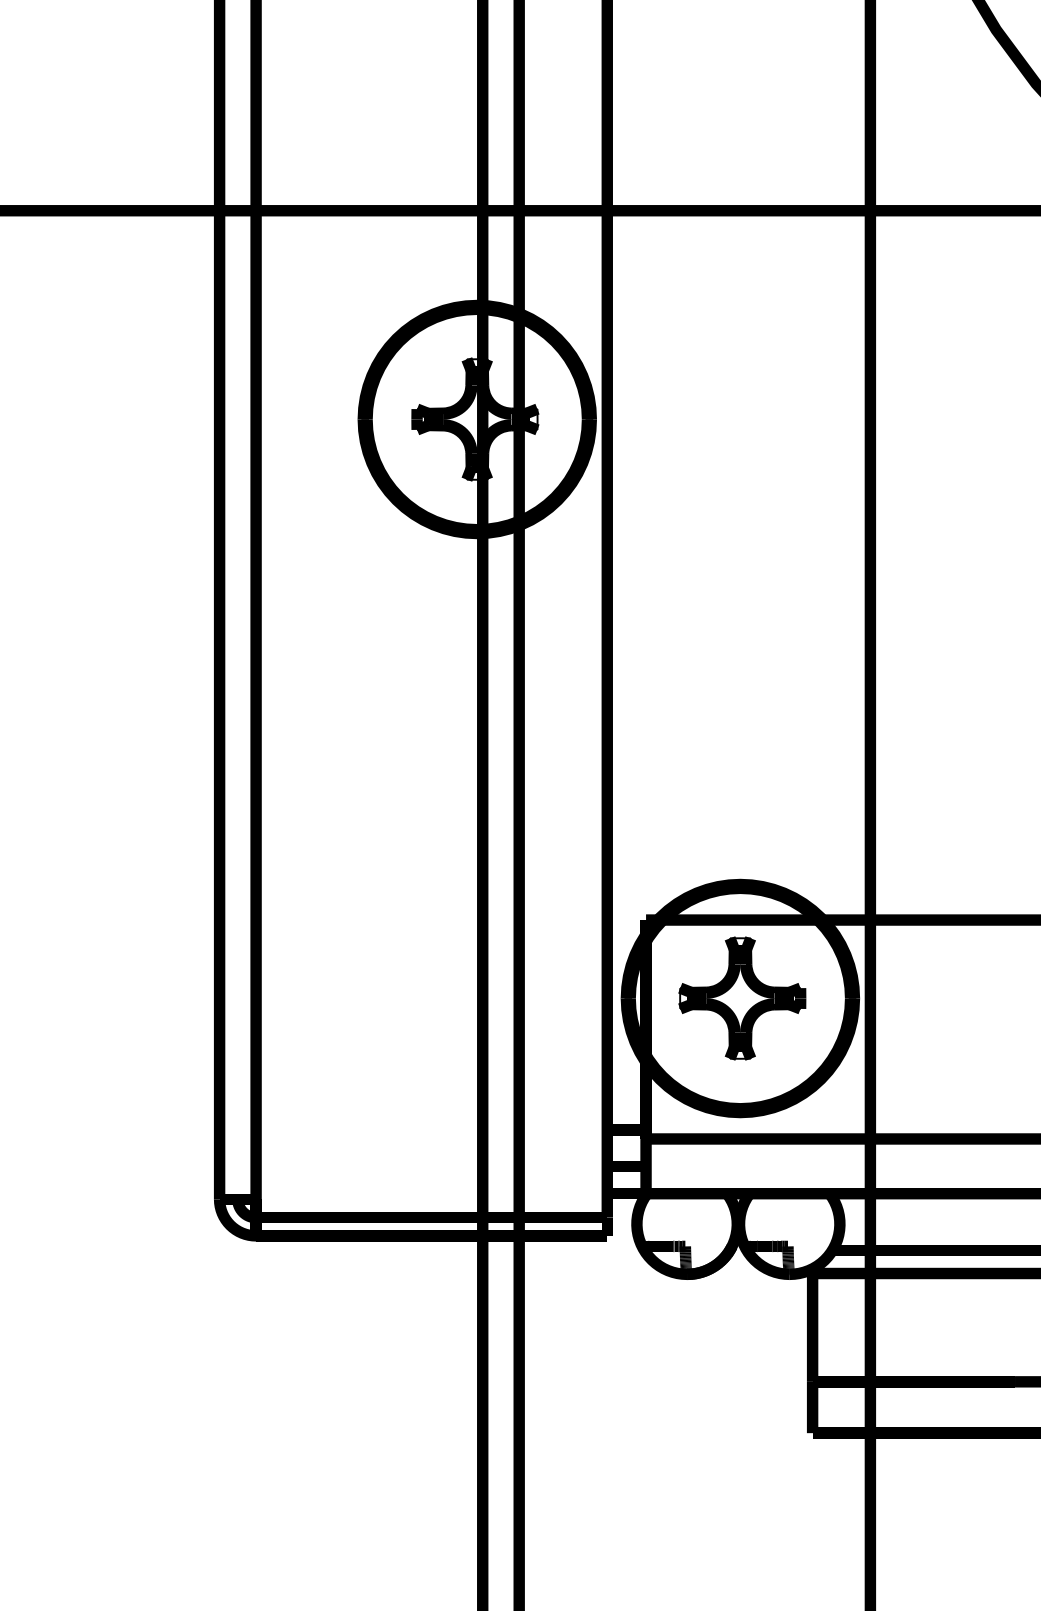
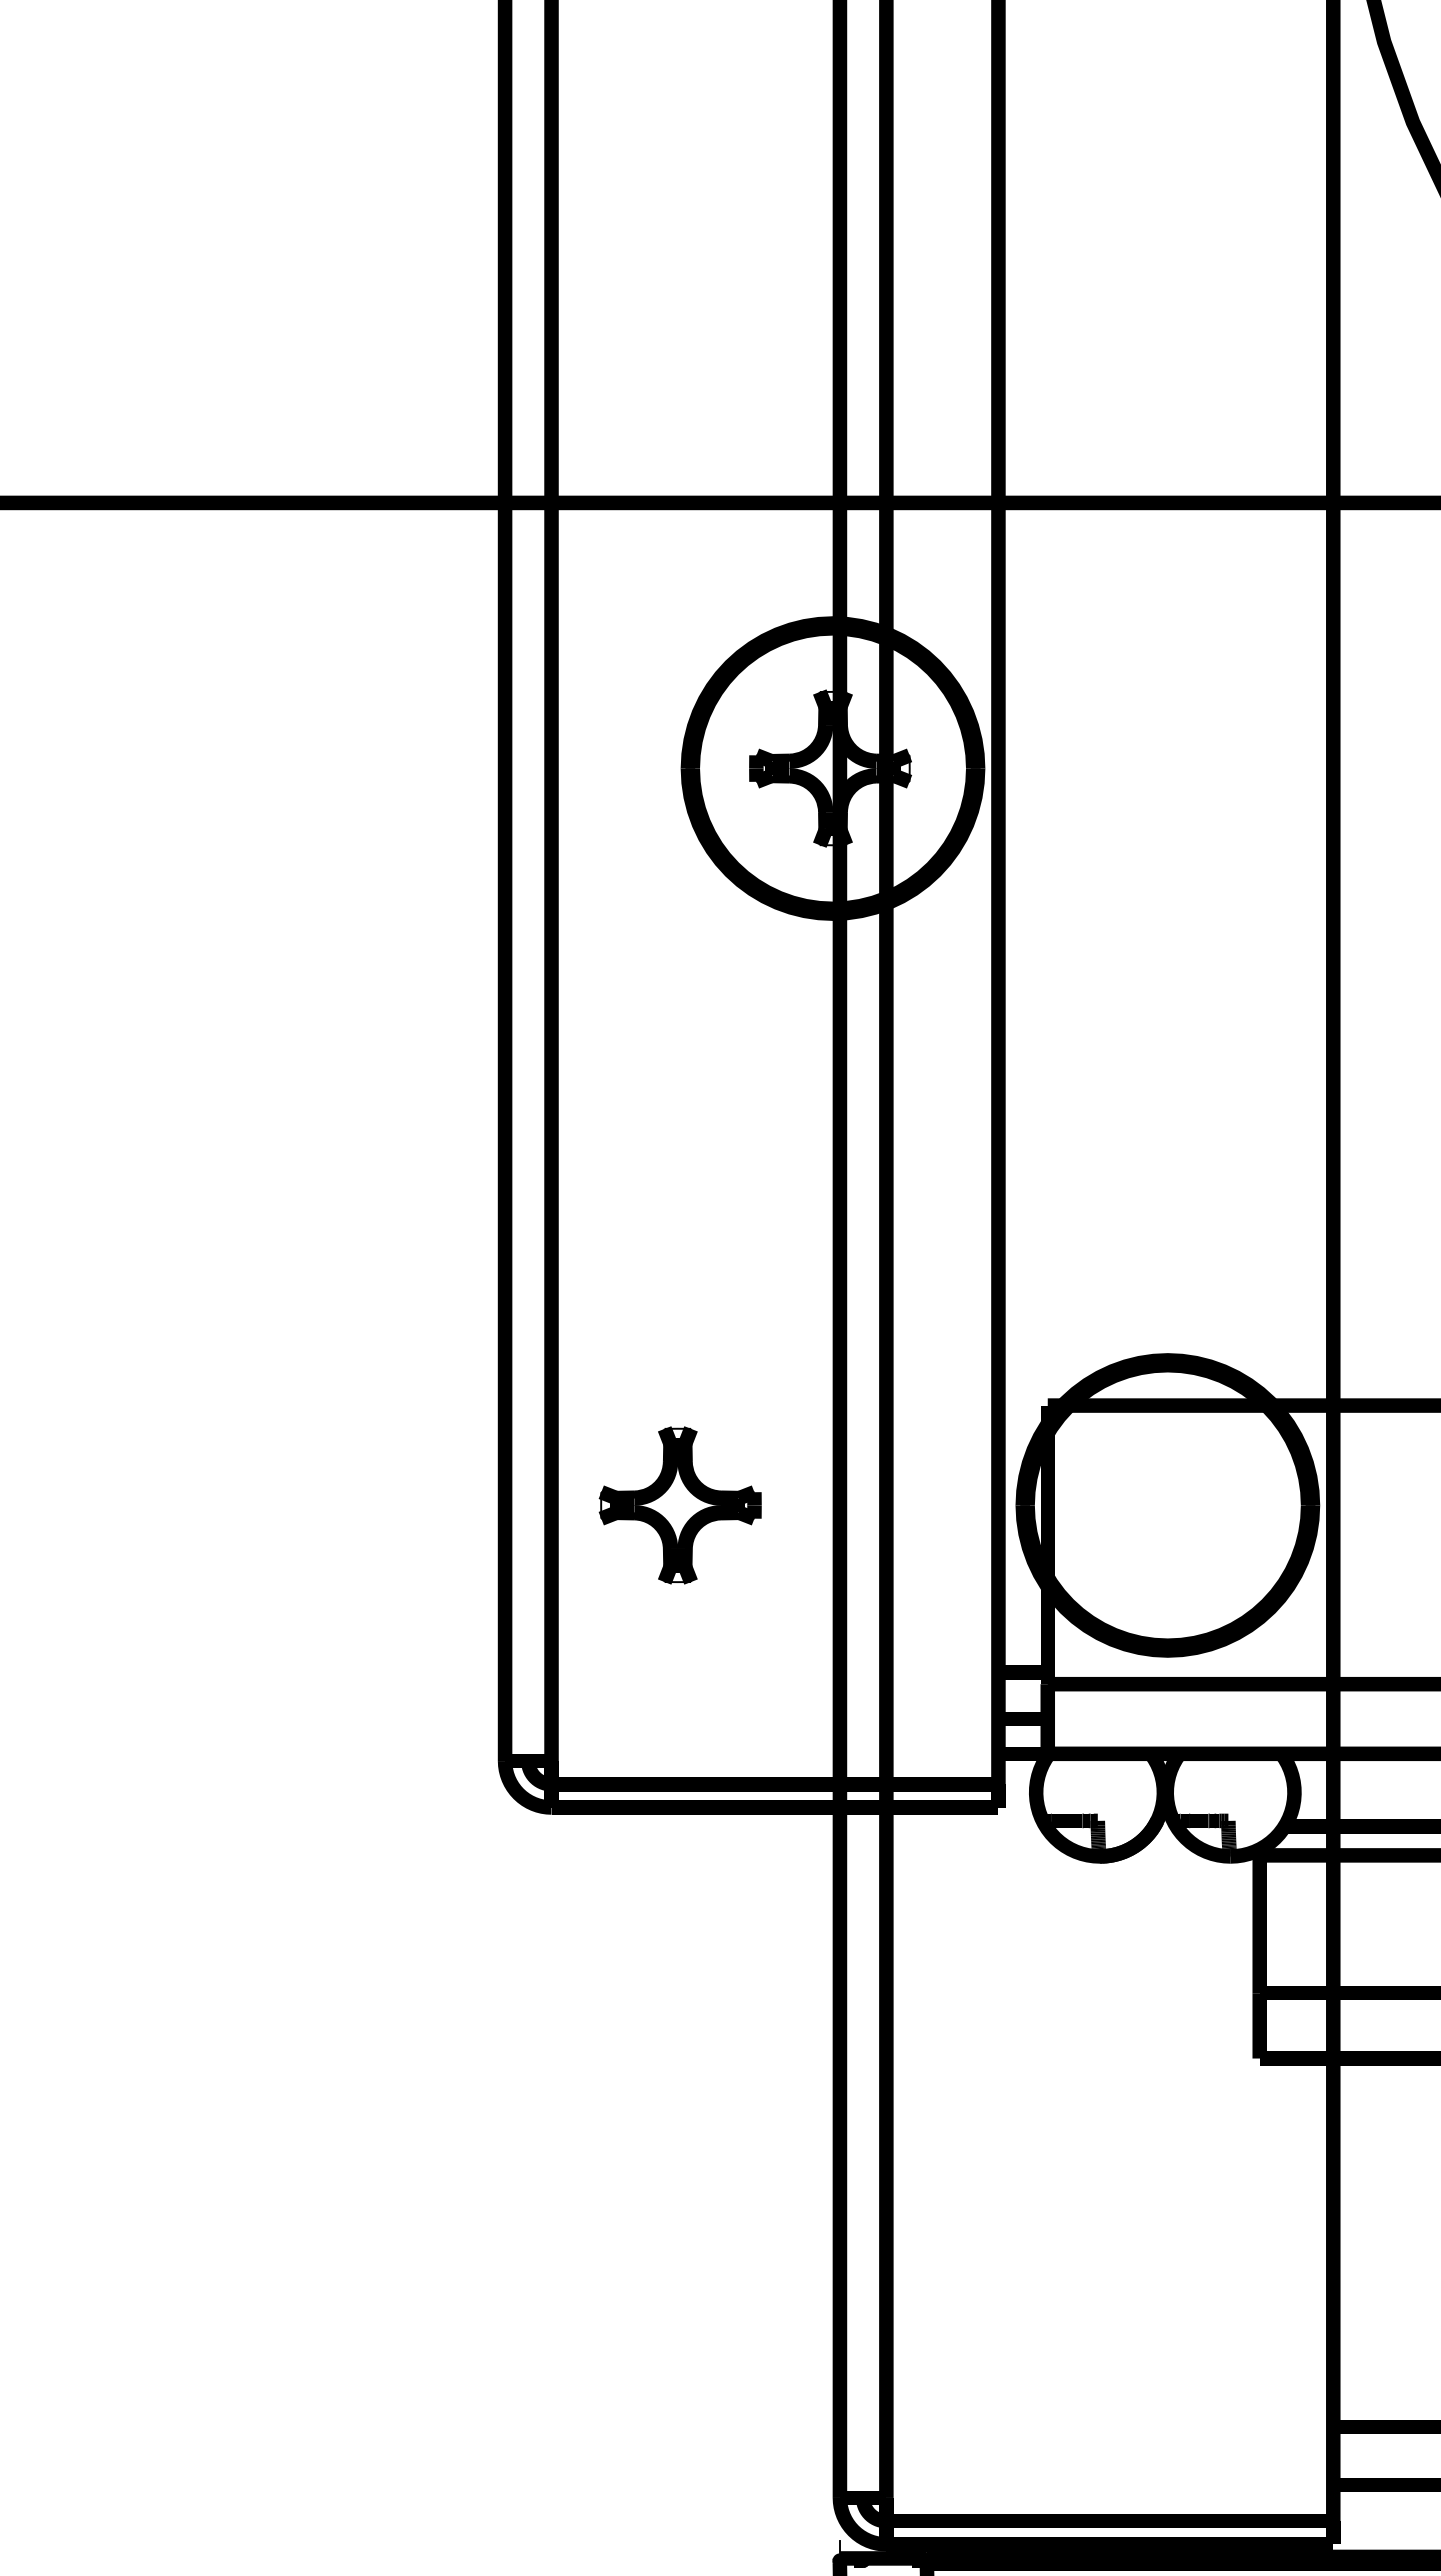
part: (741, 998) -> (679, 1505), moved

